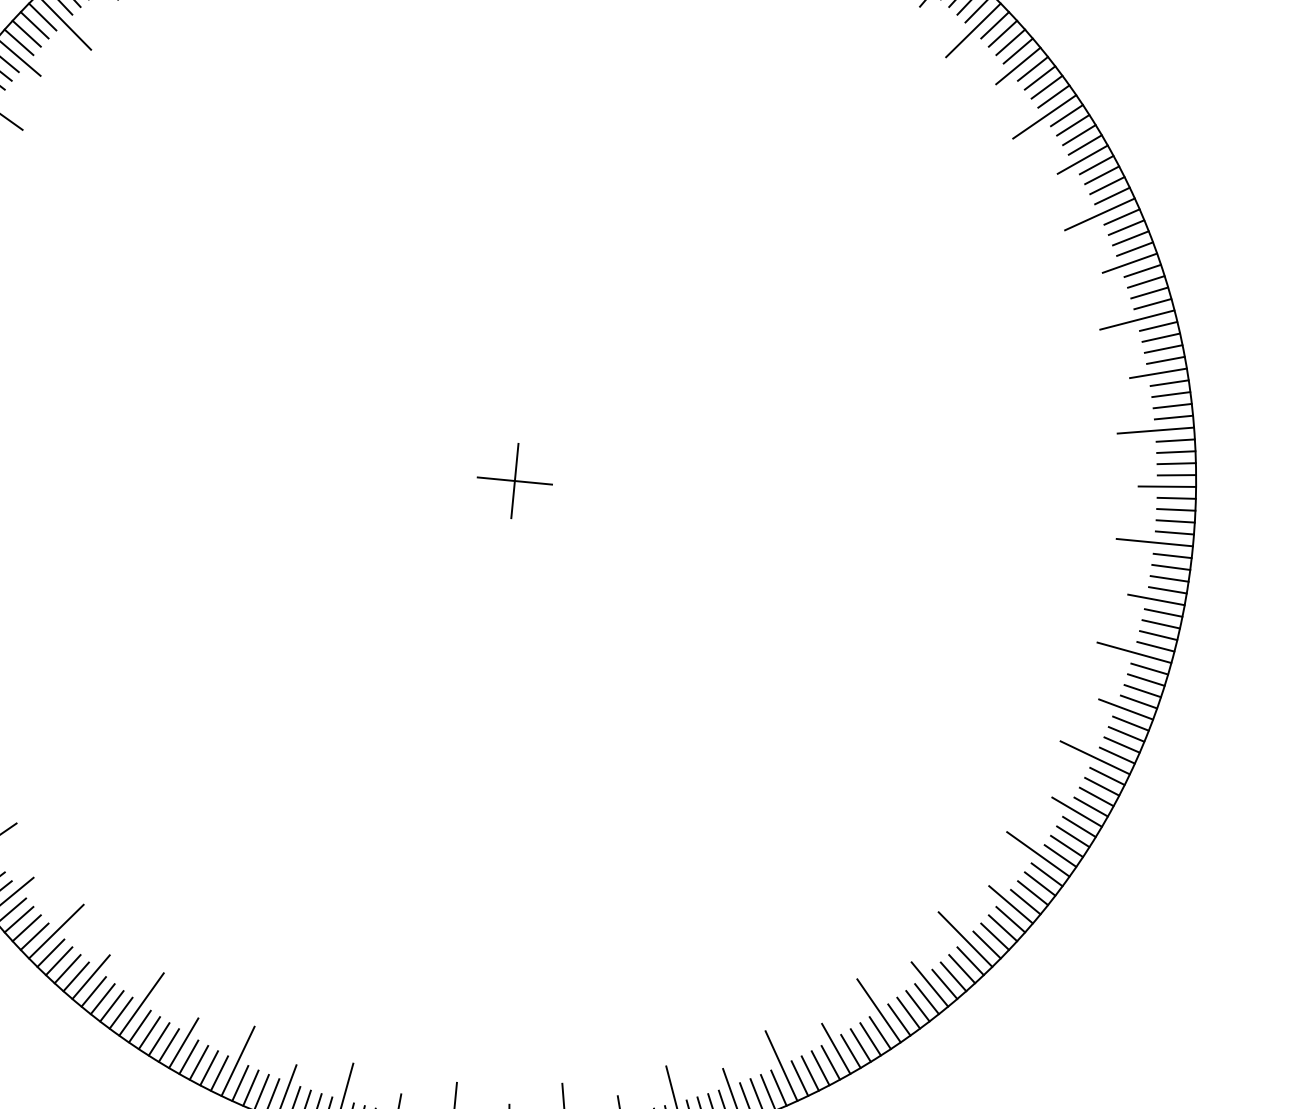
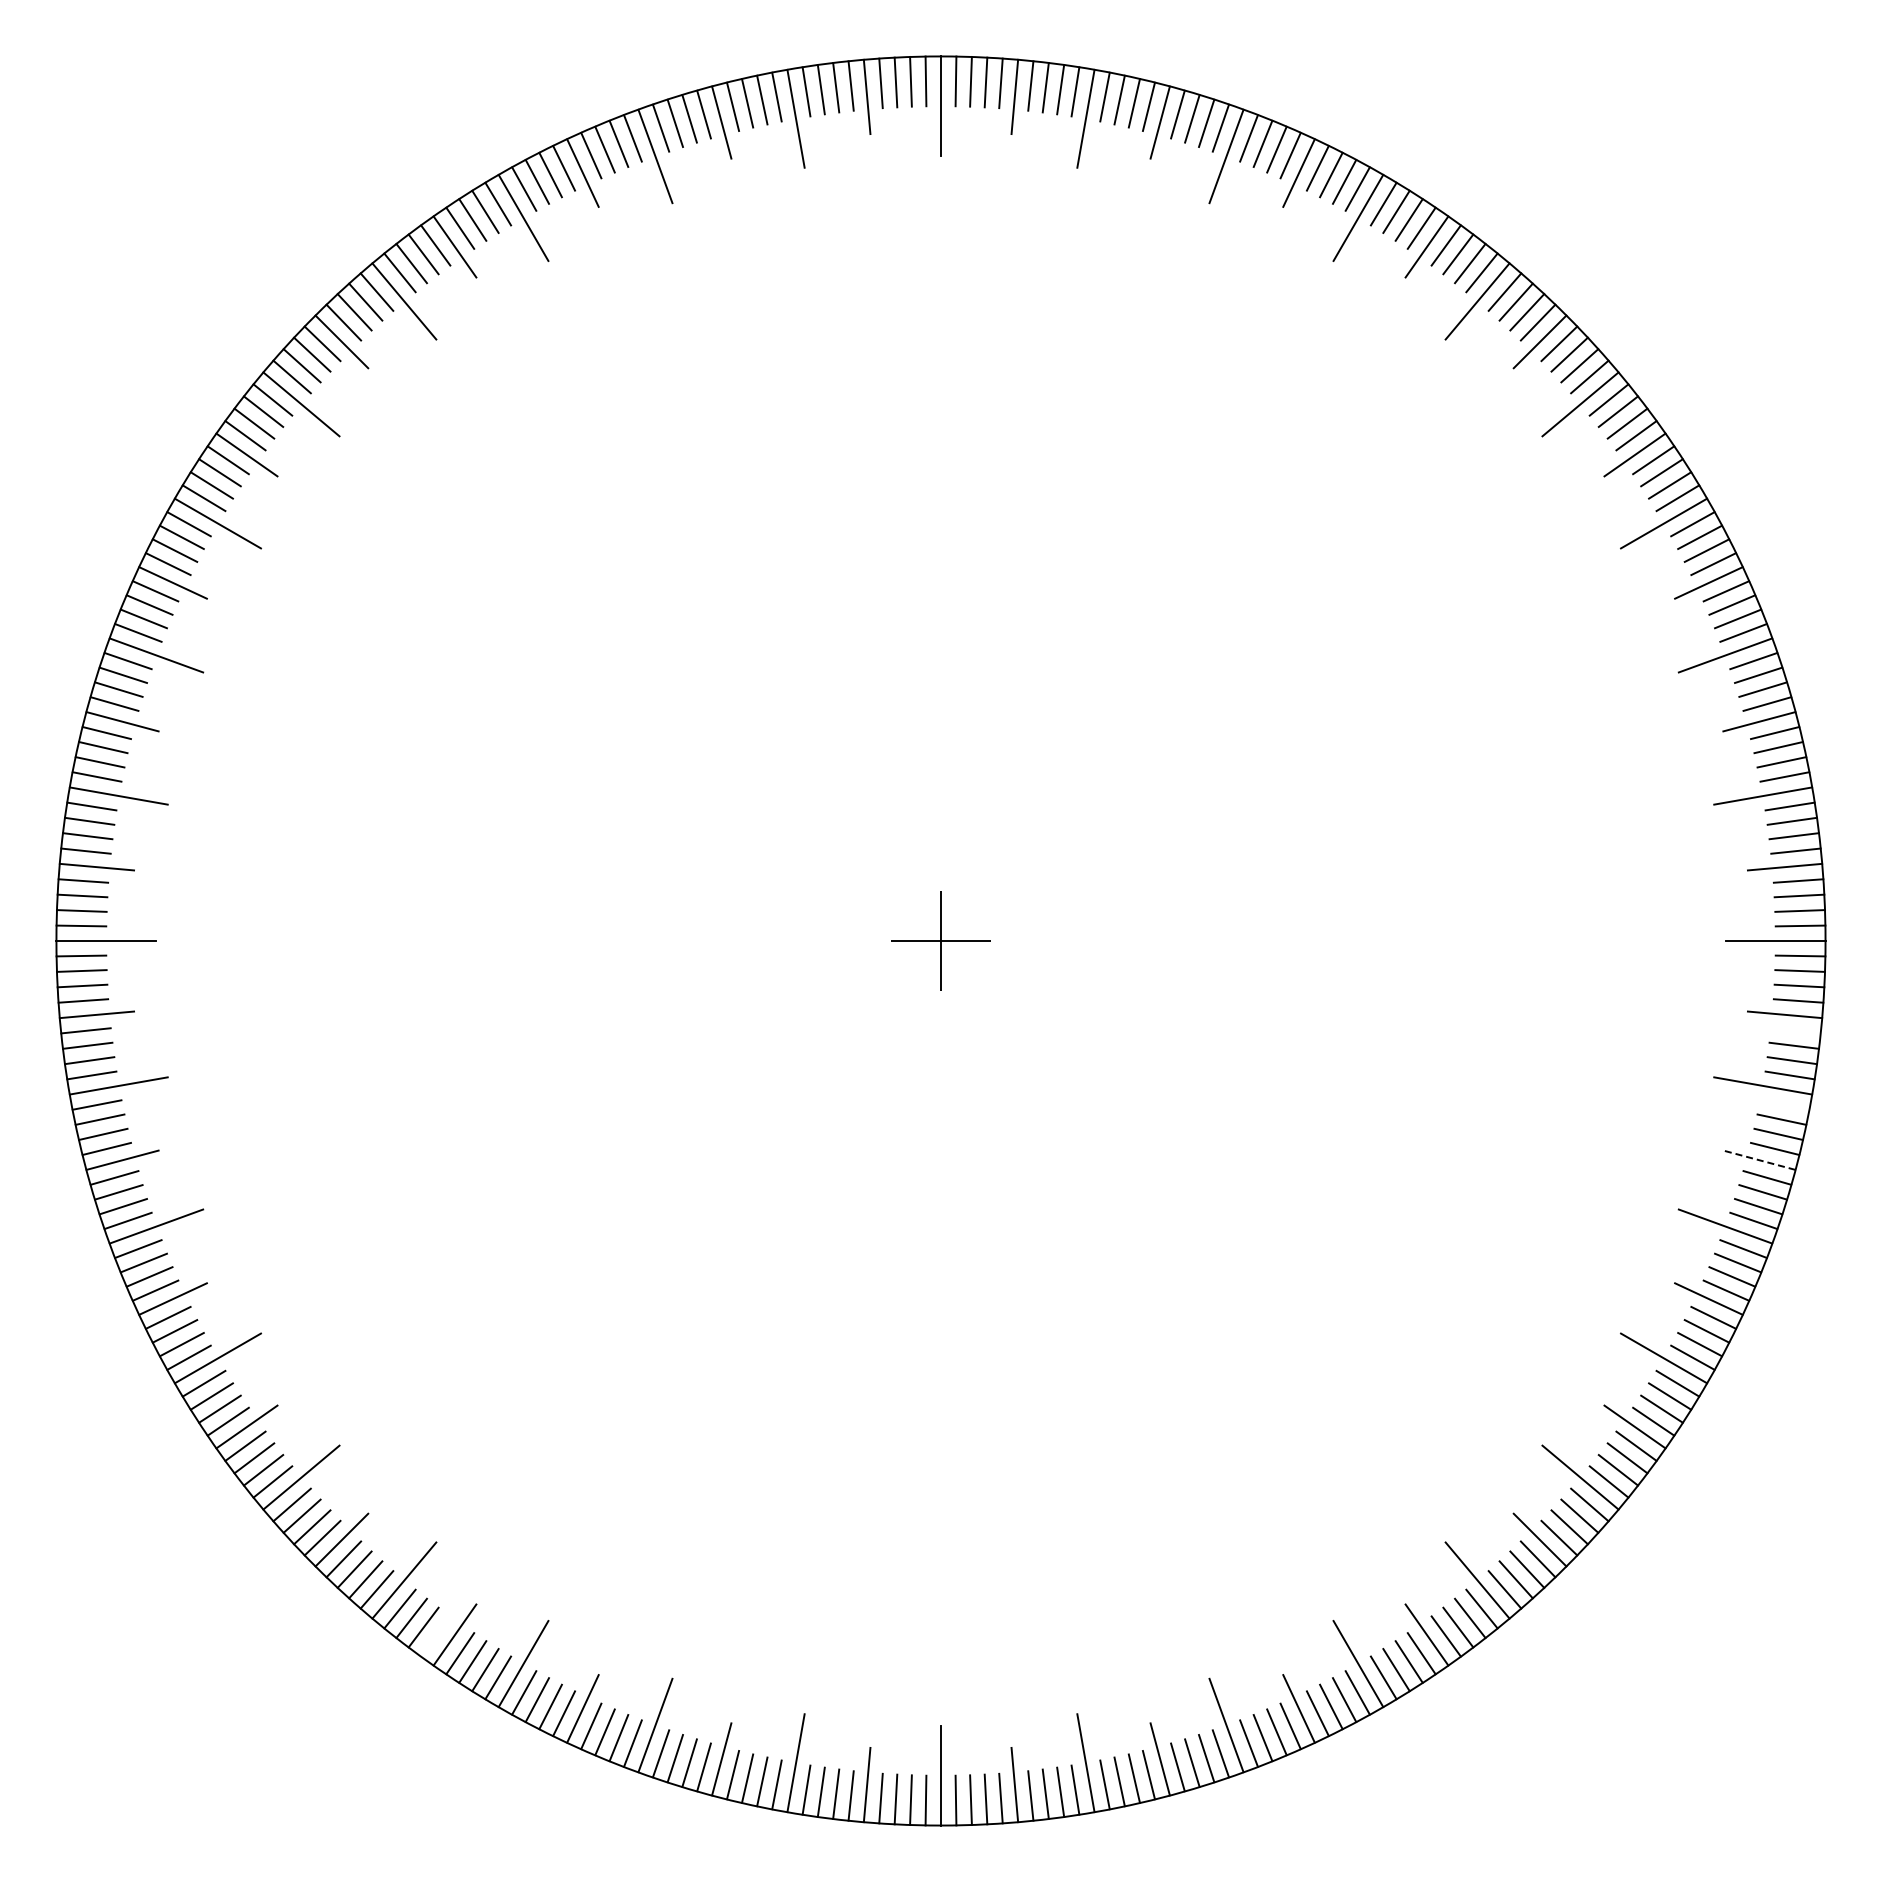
line: (1163, 612) -> (1795, 1030), removed
line: (1149, 668) -> (1784, 1104), removed
line: (1125, 709) -> (1758, 1160), solid -> dashed
line: (76, 976) -> (435, 1636), removed

